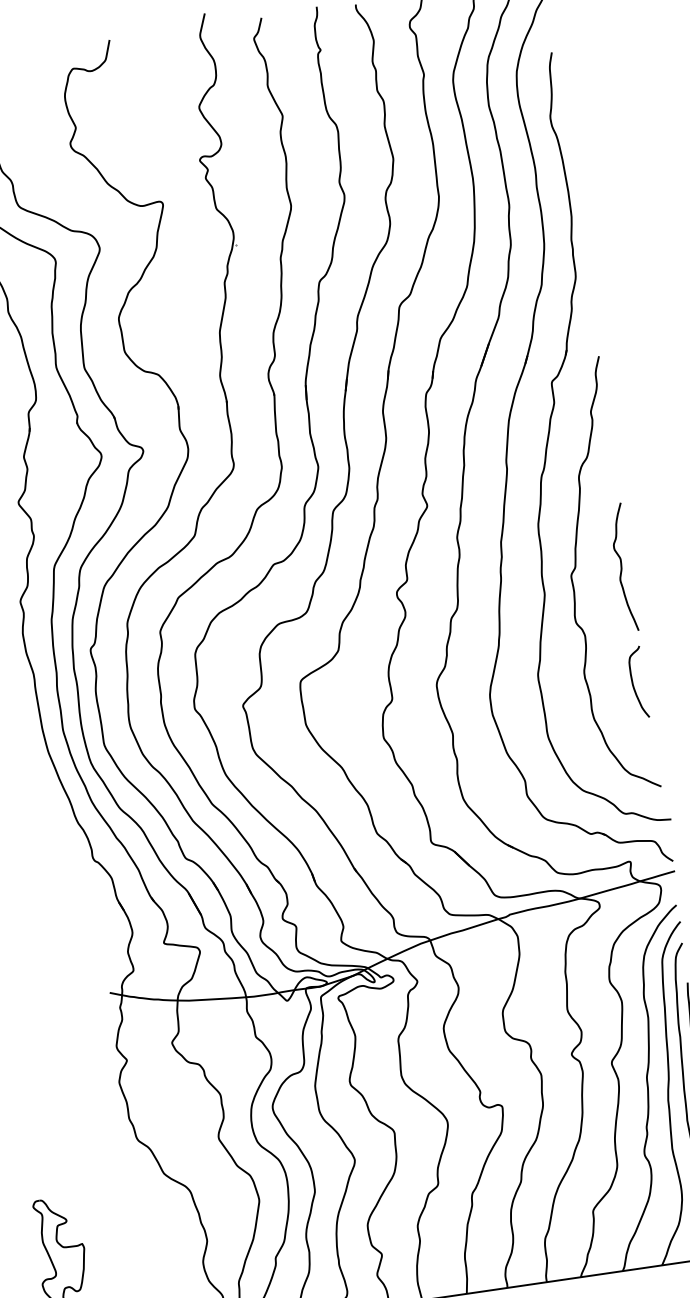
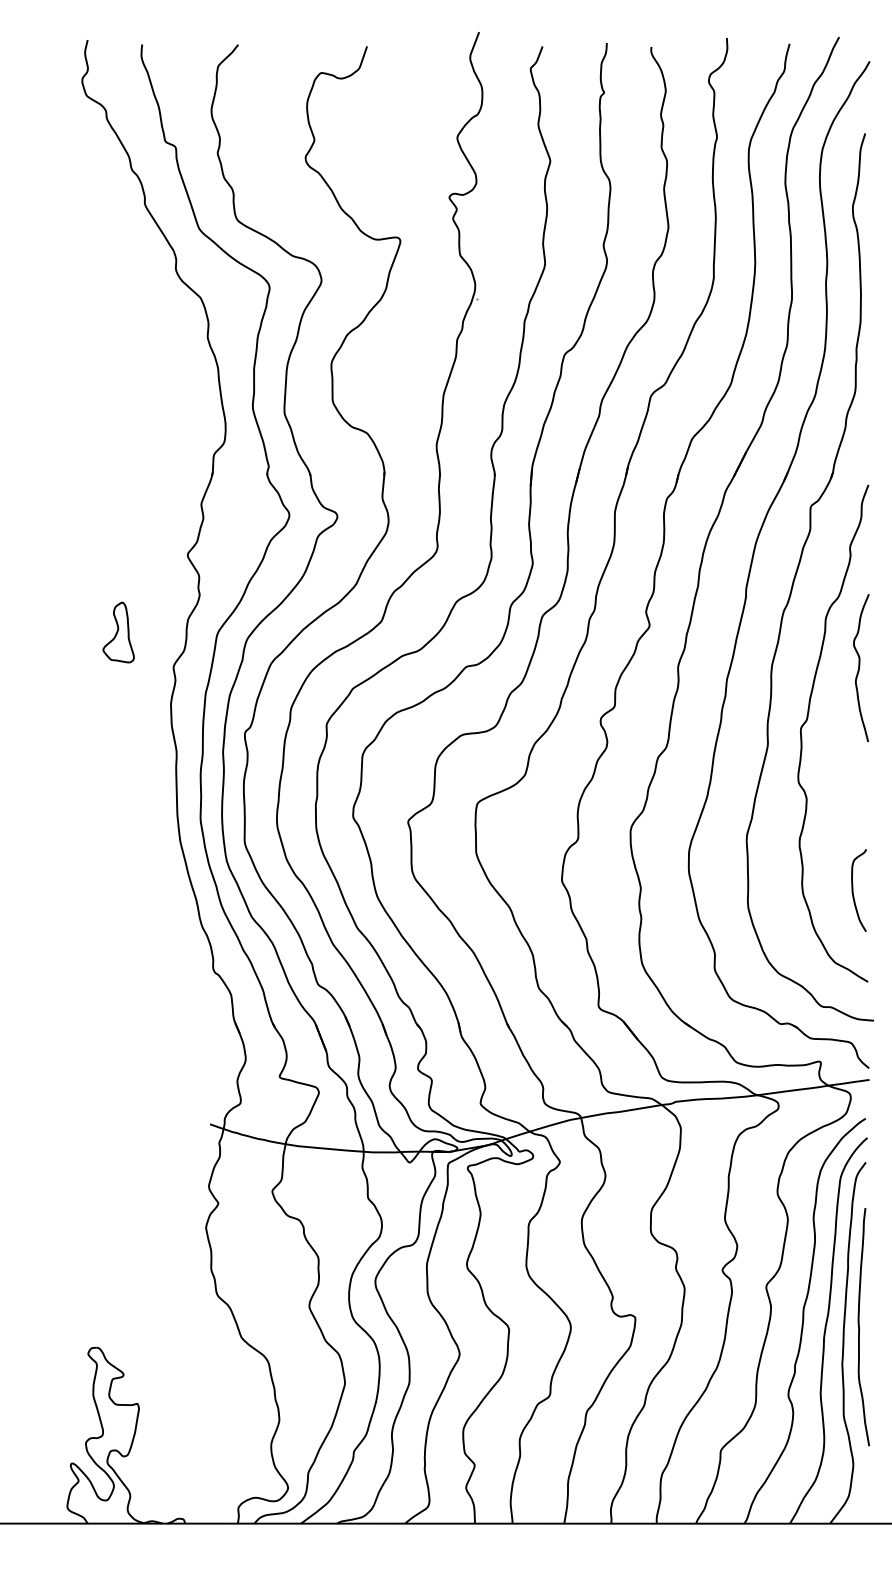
curve: (621, 568) -> (859, 668), moved
curve: (633, 683) -> (853, 890), moved

